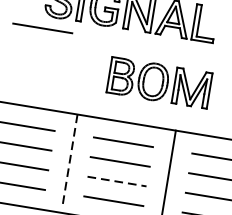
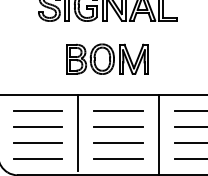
line: (42, 27) -> (39, 30), removed
part: (159, 82) -> (107, 58), moved
line: (70, 161) -> (78, 133), dashed -> solid
line: (116, 181) -> (118, 143), dashed -> solid

